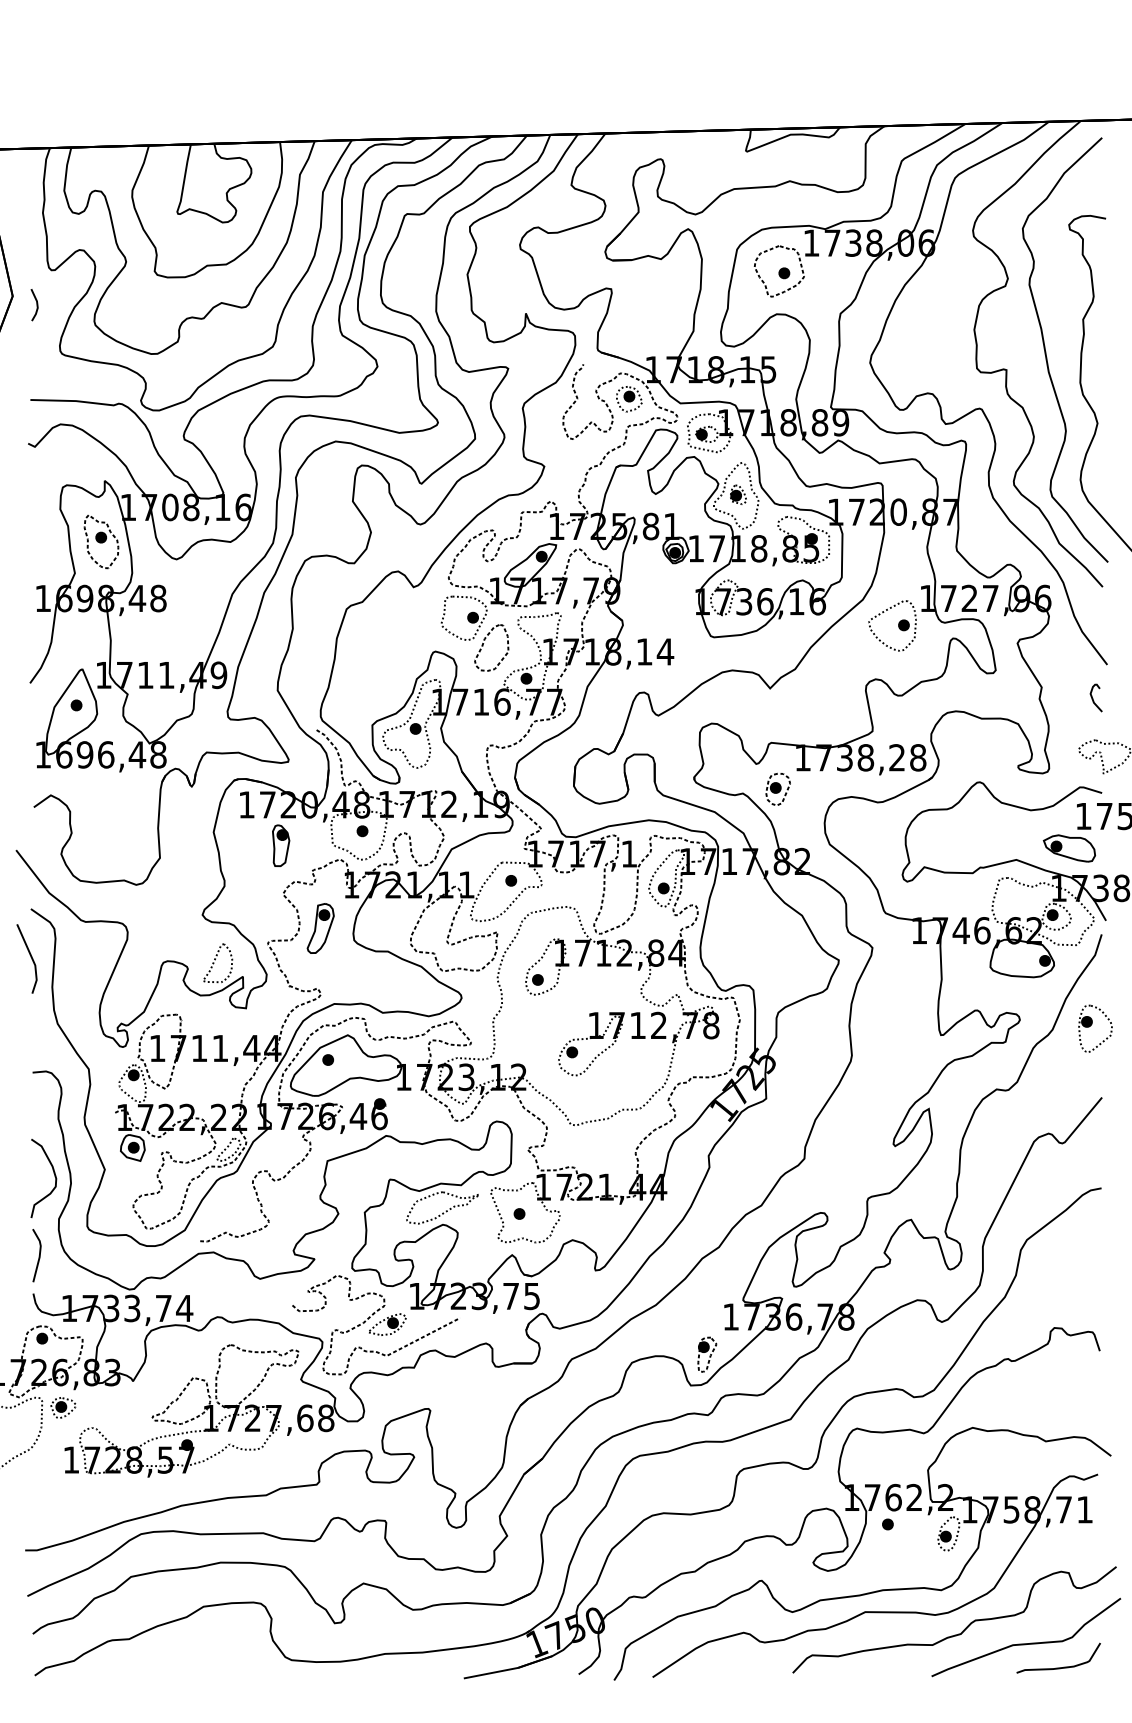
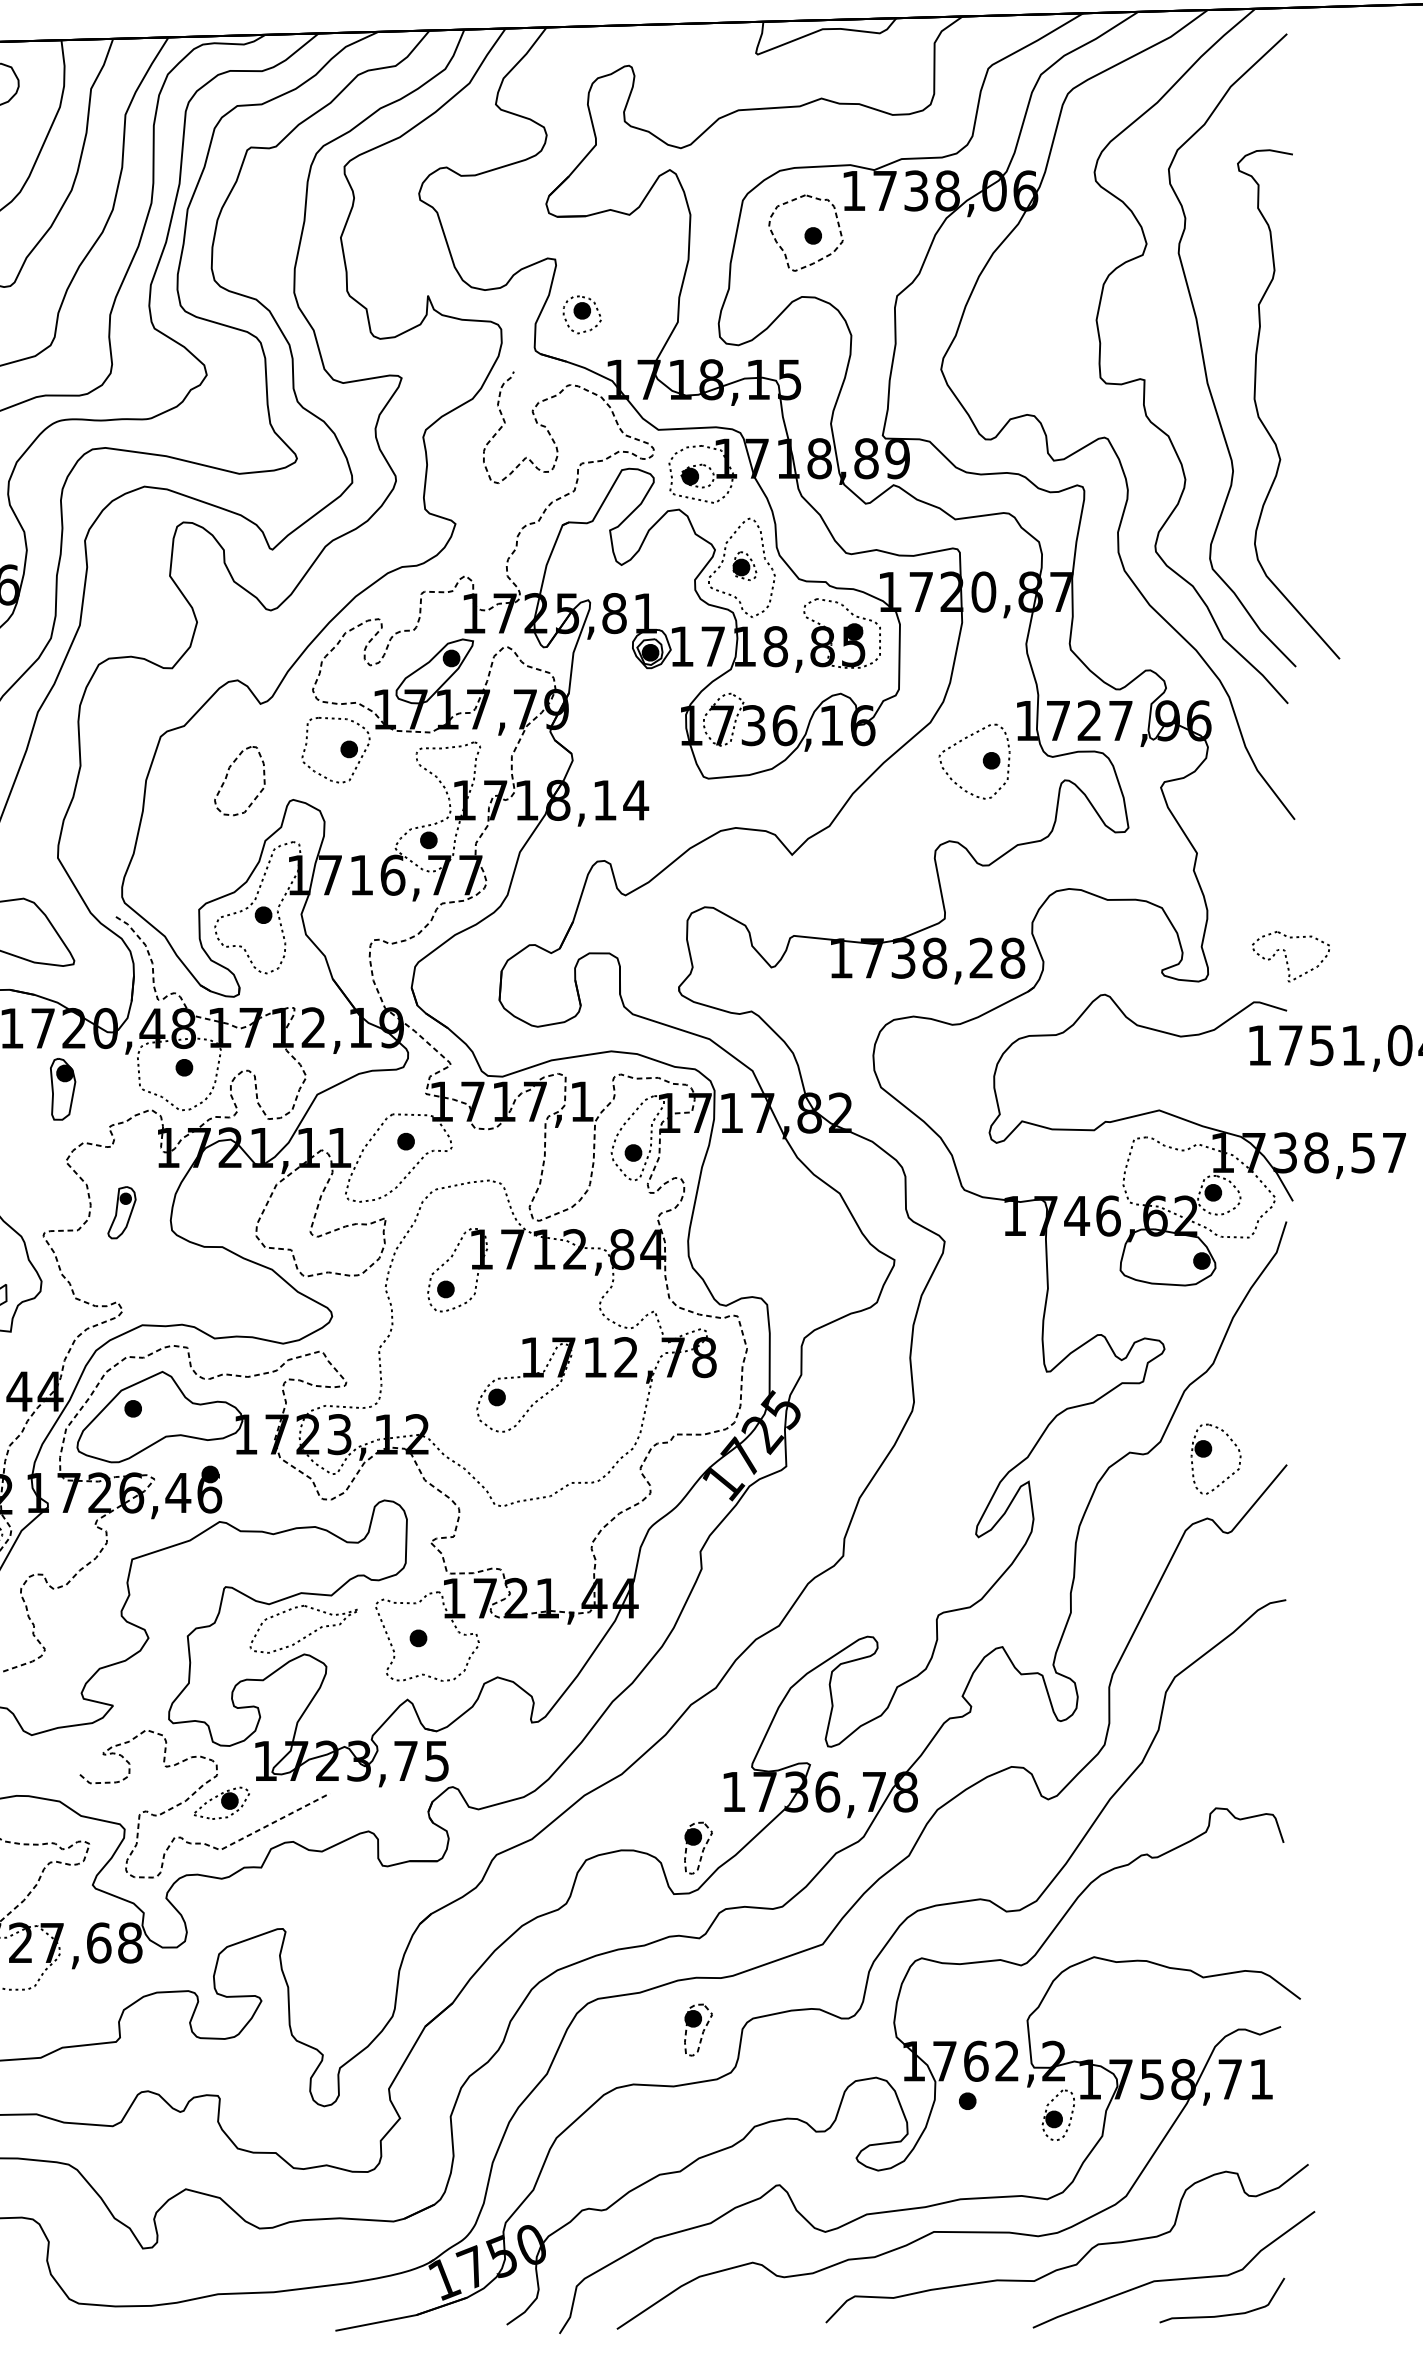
part: (629, 399) -> (582, 315), moved
part: (484, 643) -> (229, 774), moved
curve: (1093, 698) -> (1274, 869), removed
part: (777, 788) -> (803, 1004), removed
part: (1069, 848) -> (1238, 1093), removed
part: (320, 928) -> (121, 1212), size x0.7
part: (1095, 1028) -> (1216, 1458), moved
part: (707, 1476) -> (698, 2029), added

